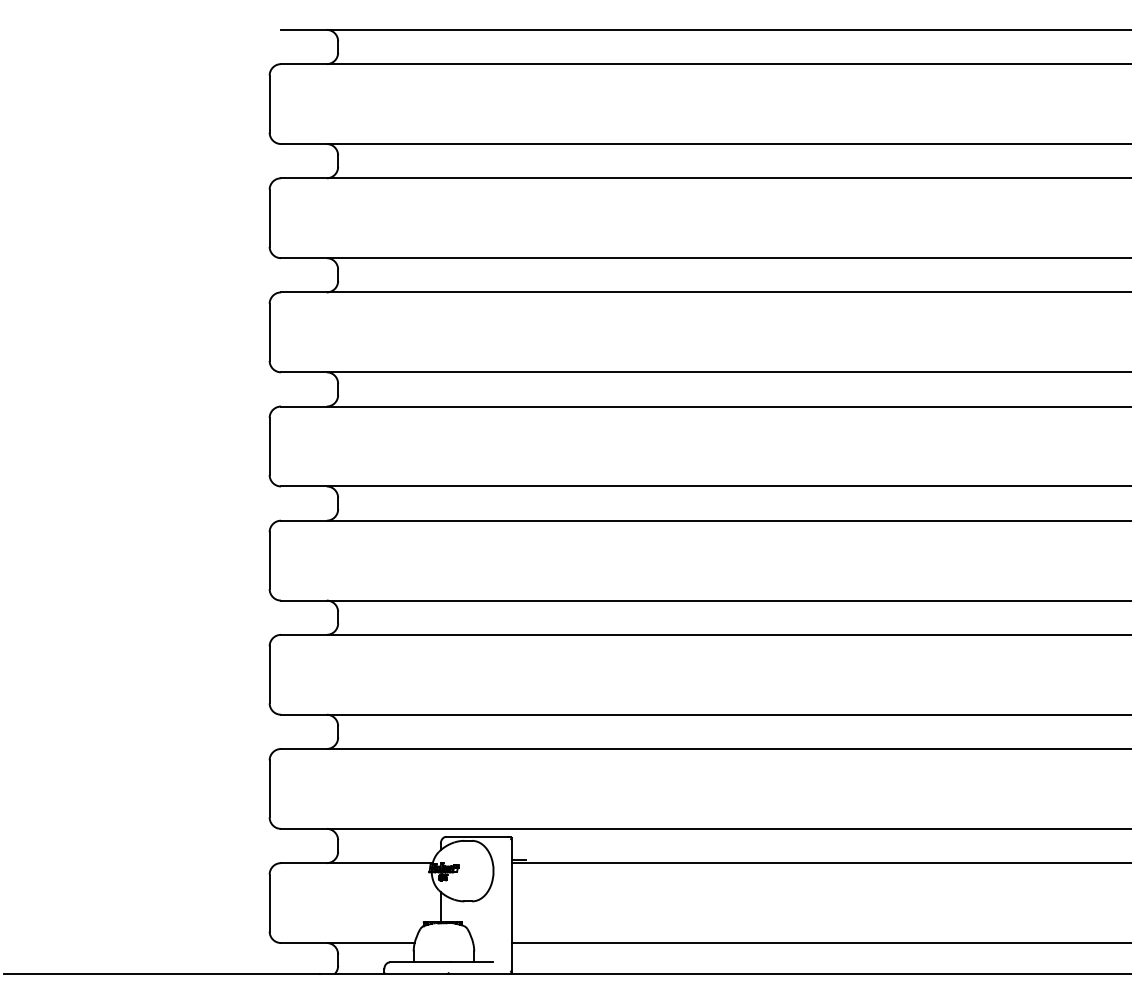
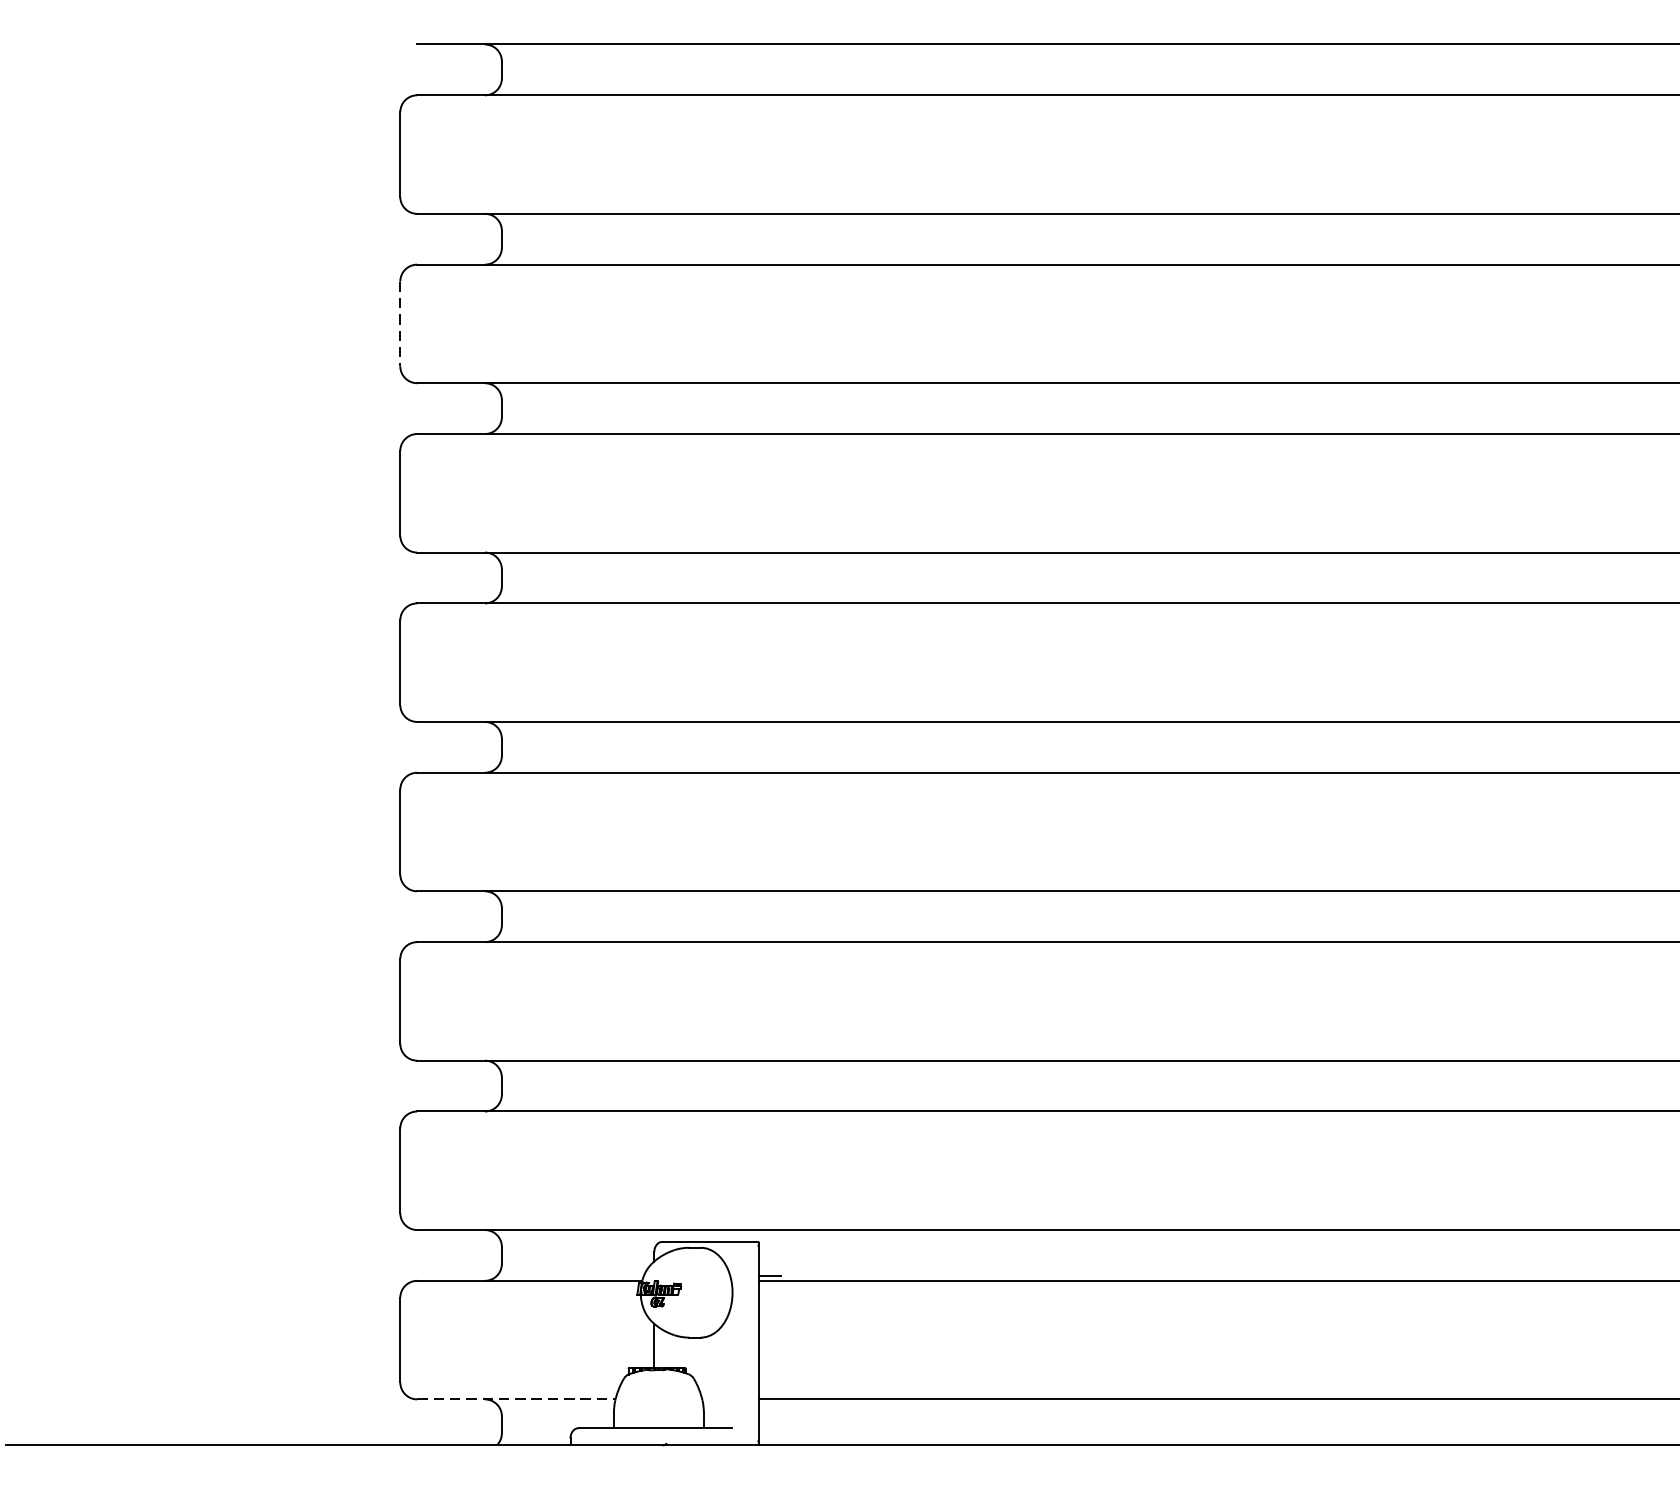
line: (269, 218) -> (400, 324), solid -> dashed
line: (347, 943) -> (515, 1400), solid -> dashed

